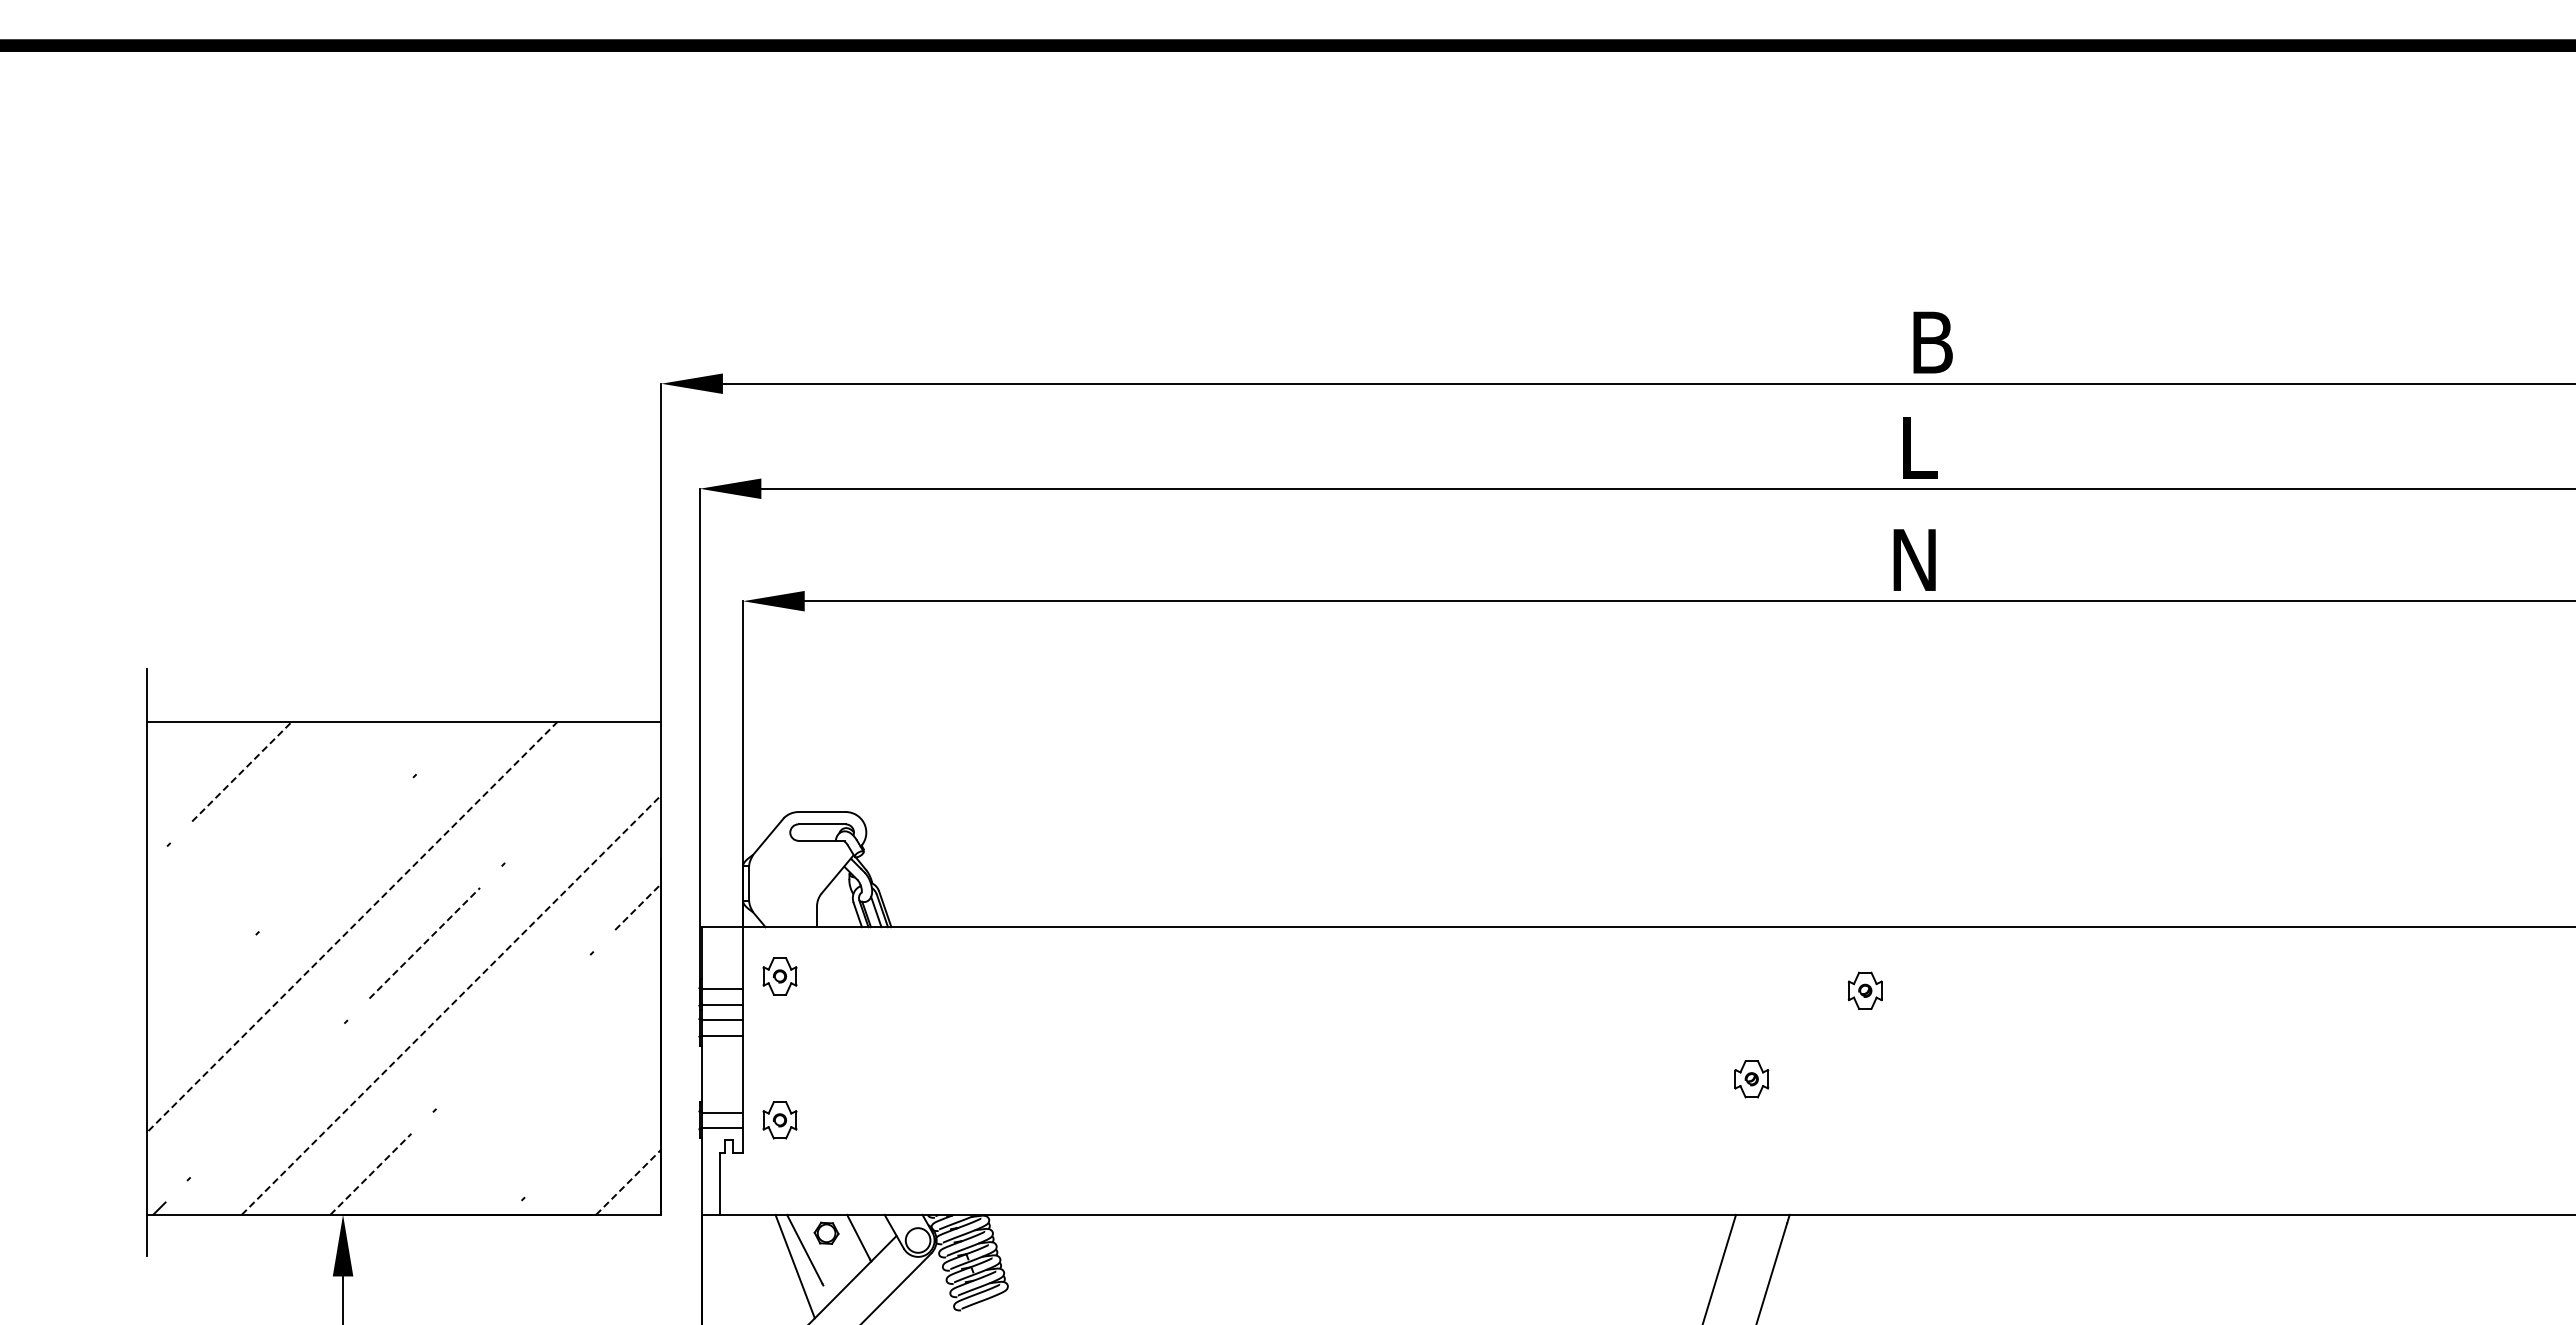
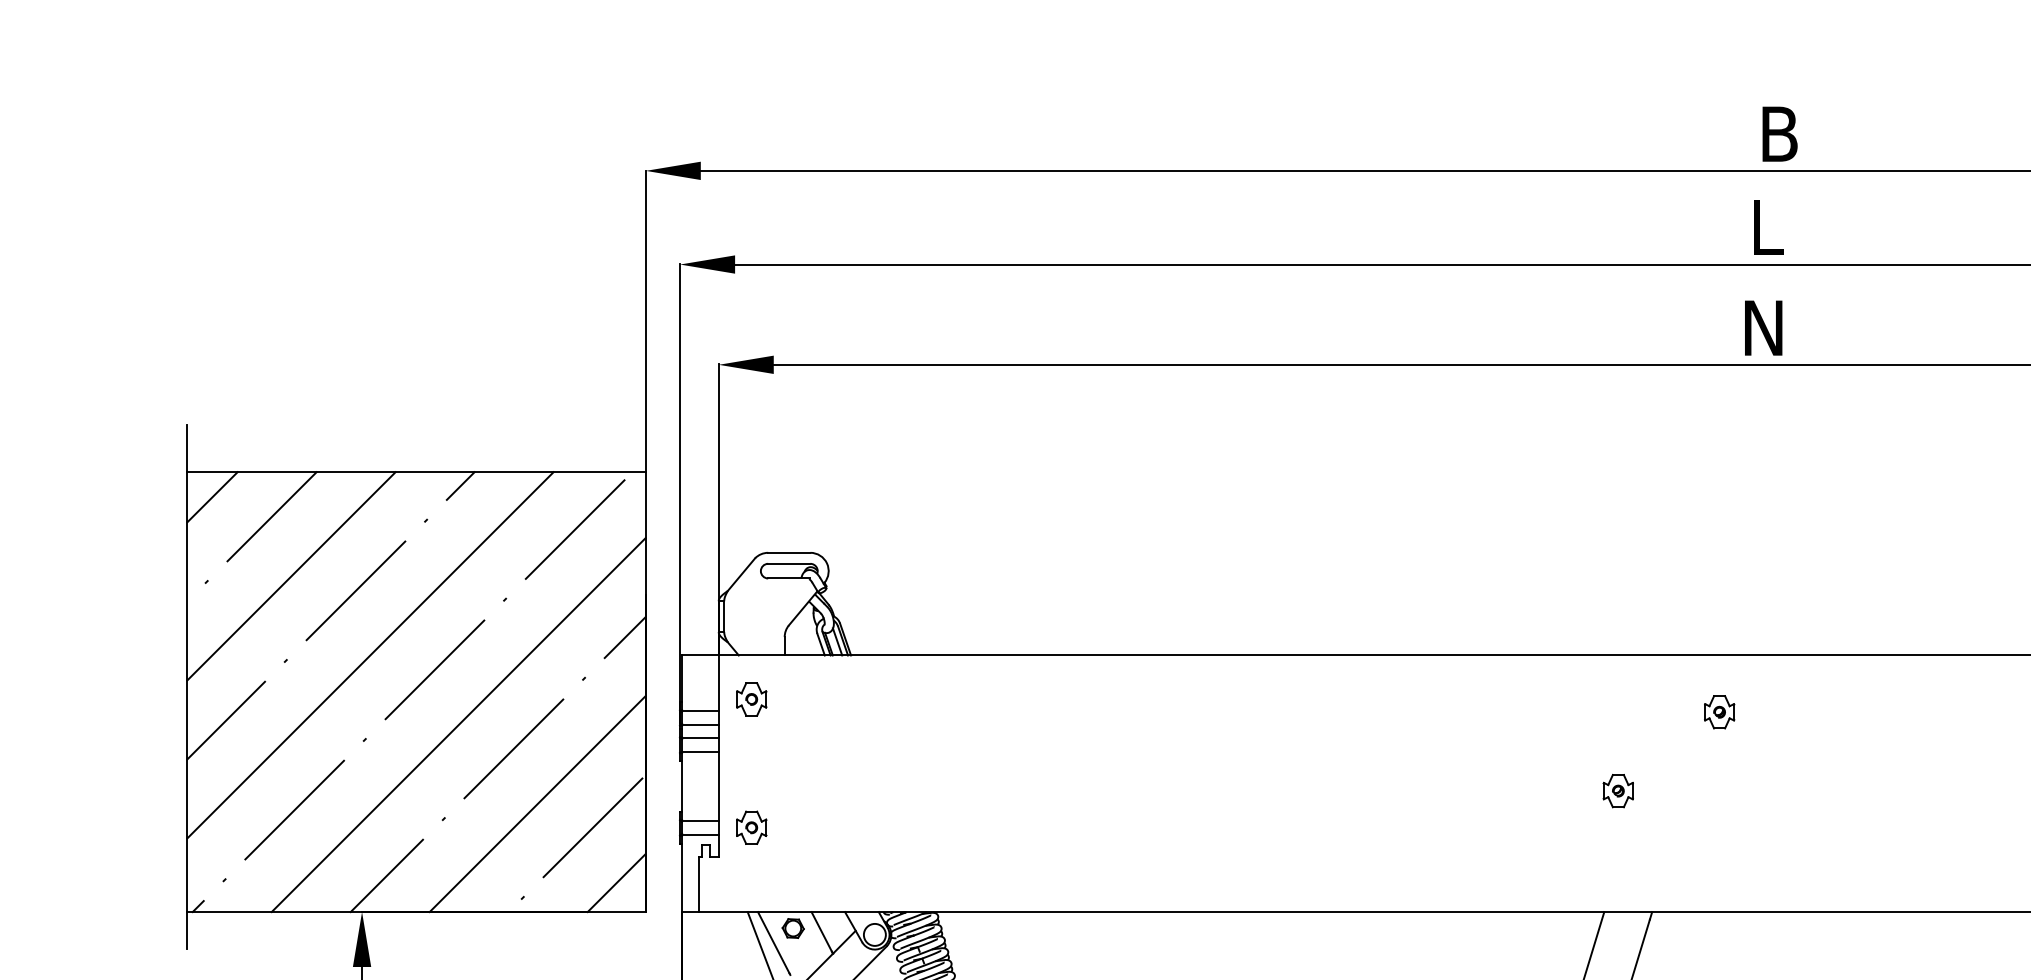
line: (453, 736) -> (460, 485), added
line: (175, 749) -> (212, 497), added
line: (242, 771) -> (272, 516), dashed -> solid
line: (581, 785) -> (574, 529), added
line: (263, 838) -> (291, 576), added
line: (335, 854) -> (355, 590), added
line: (638, 906) -> (625, 637), dashed -> solid
line: (352, 927) -> (370, 655), dashed -> solid
line: (425, 942) -> (435, 669), dashed -> solid
line: (190, 999) -> (225, 720), added
line: (451, 1004) -> (458, 724), dashed -> solid
line: (512, 1031) -> (513, 748), added
line: (539, 1093) -> (537, 803), added
line: (267, 1100) -> (294, 810), added
line: (601, 1120) -> (592, 827), added
line: (371, 1173) -> (387, 875), dashed -> solid
line: (628, 1182) -> (616, 883), dashed -> solid

